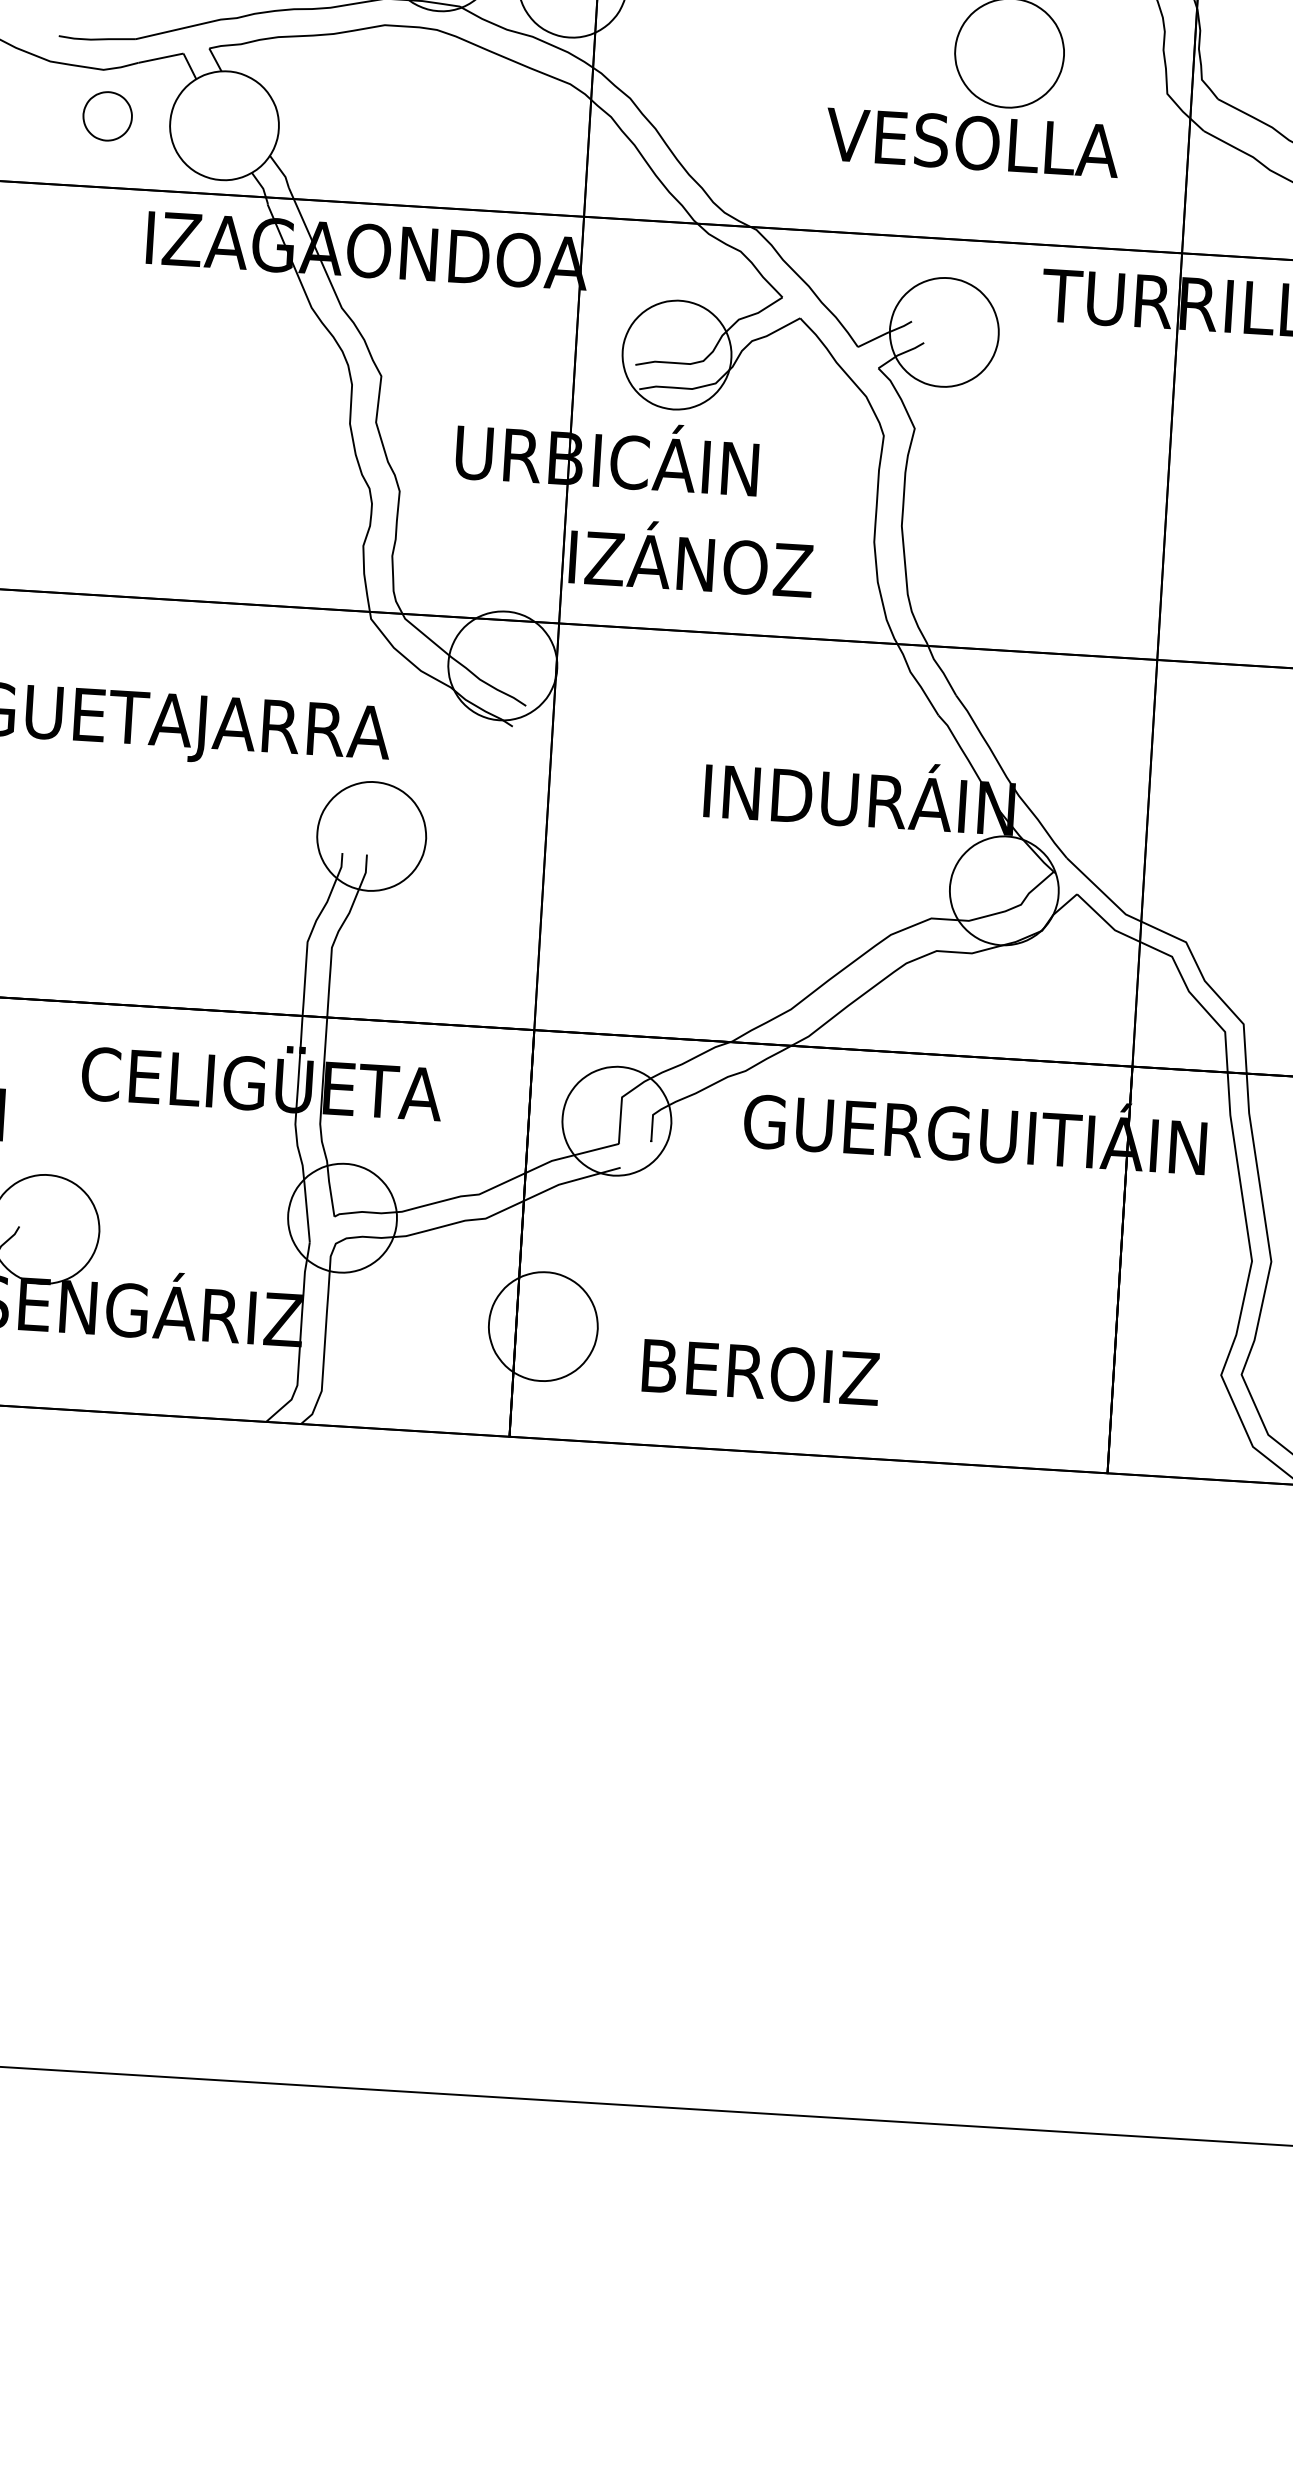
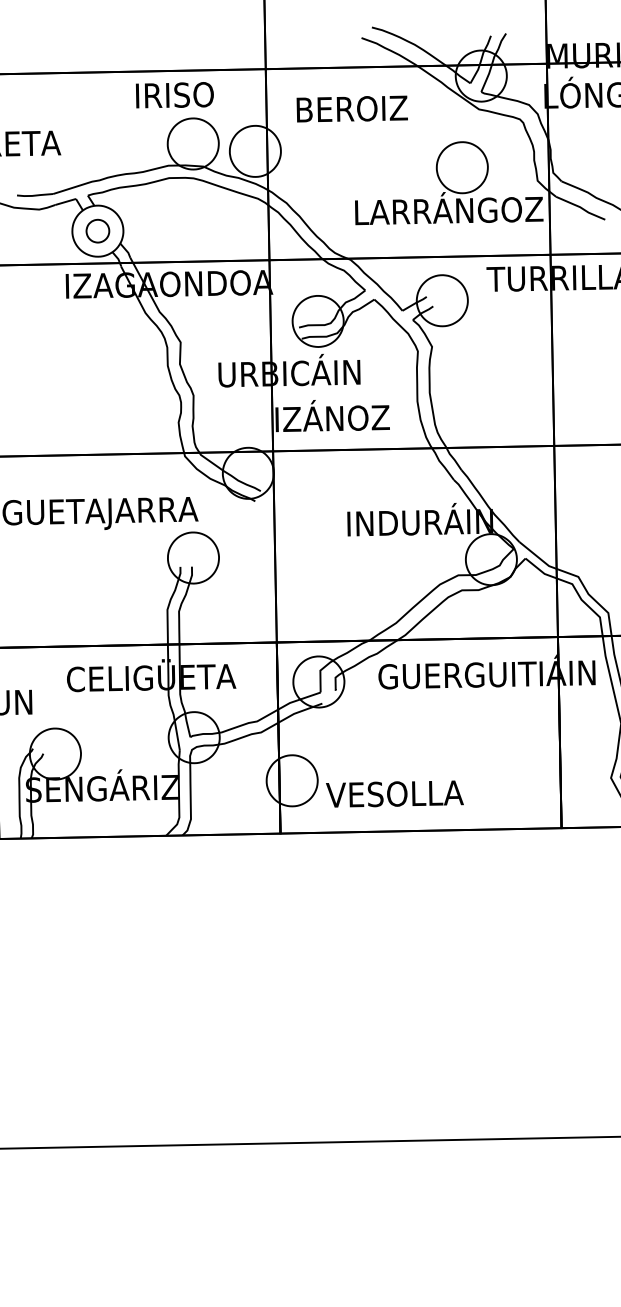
part: (106, 114) -> (97, 230), moved
text: (975, 137) -> (449, 208), VESOLLA -> LARRÁNGOZ
text: (758, 1371) -> (394, 793), BEROIZ -> VESOLLA

